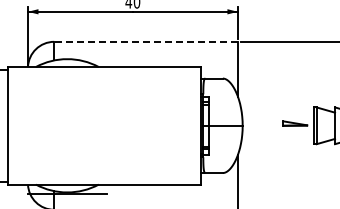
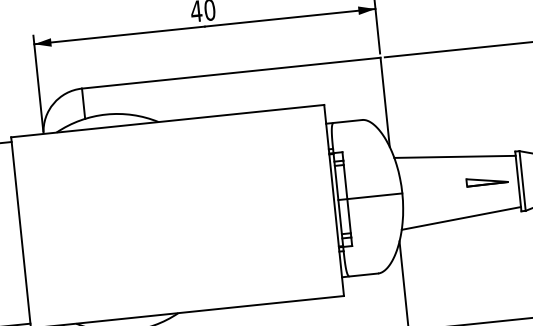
line: (146, 41) -> (231, 72), dashed -> solid
line: (277, 106) -> (455, 156), added
line: (277, 144) -> (462, 217), added

